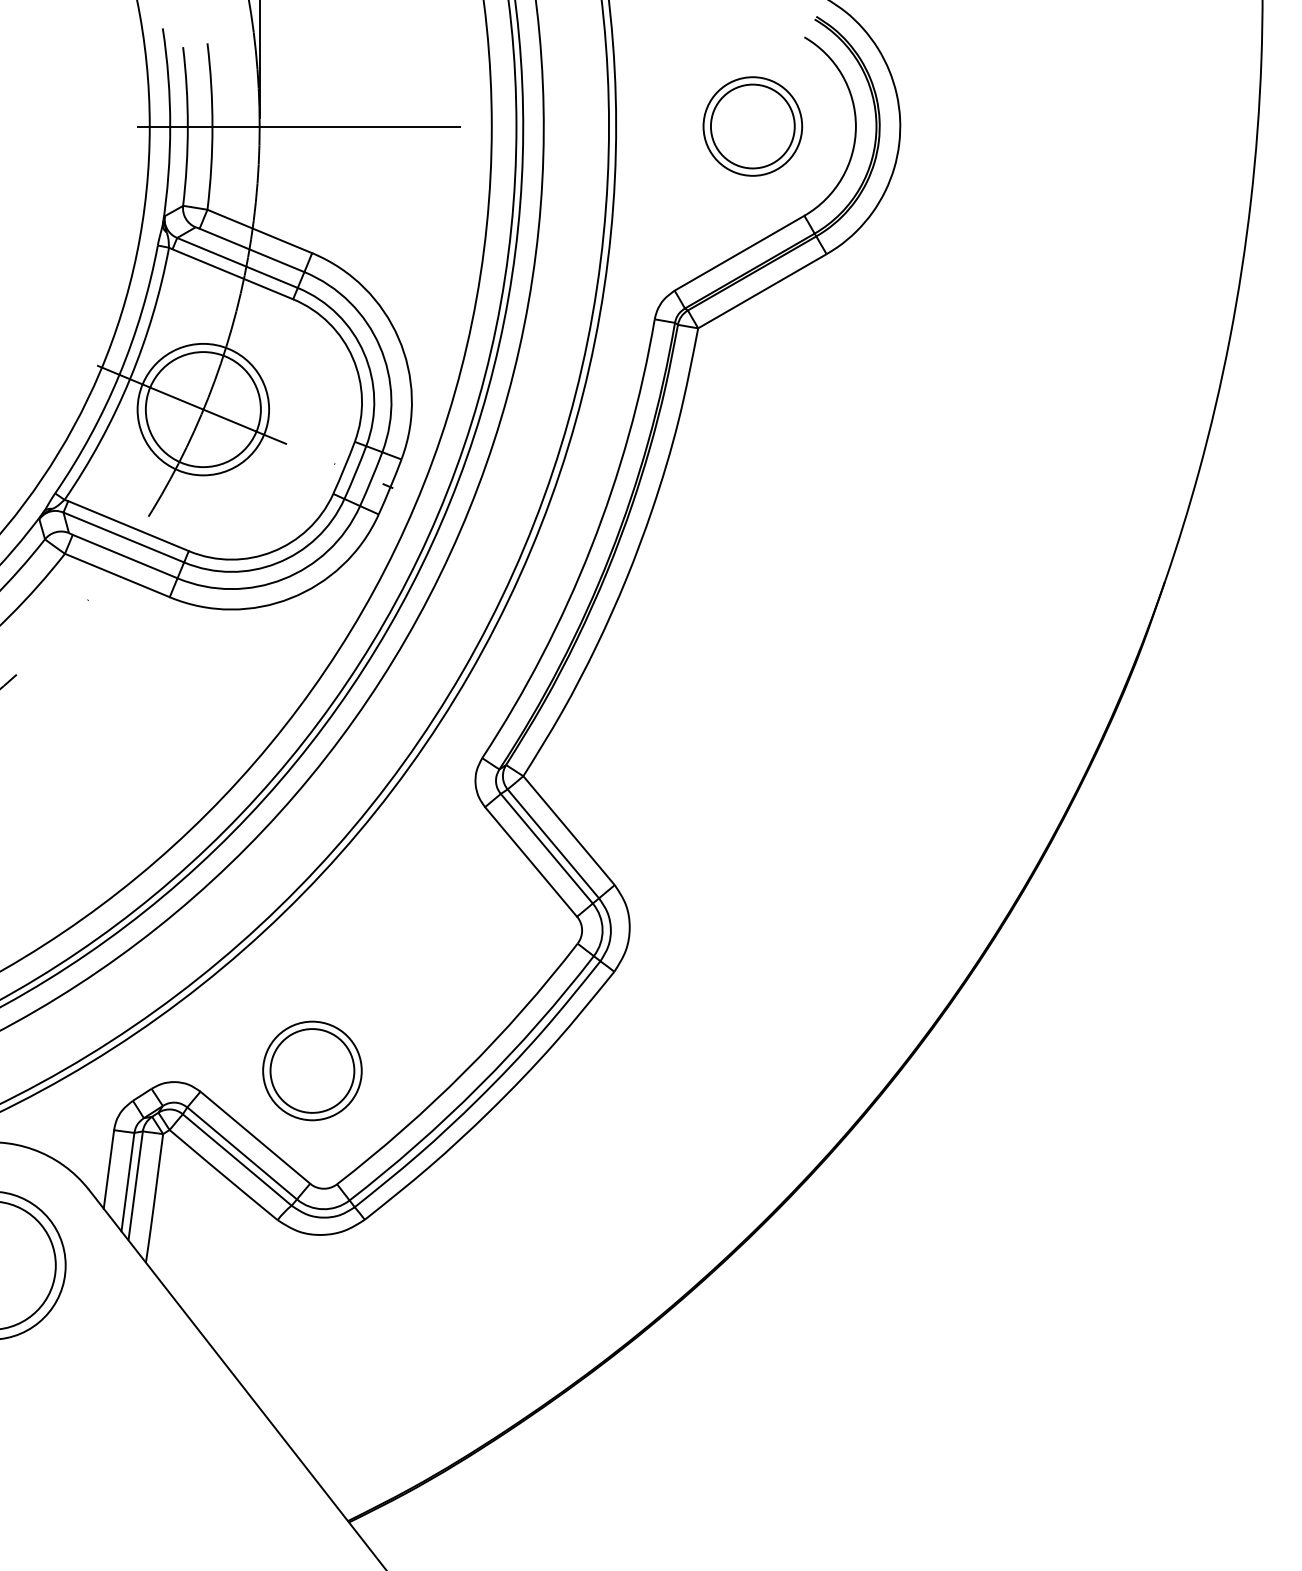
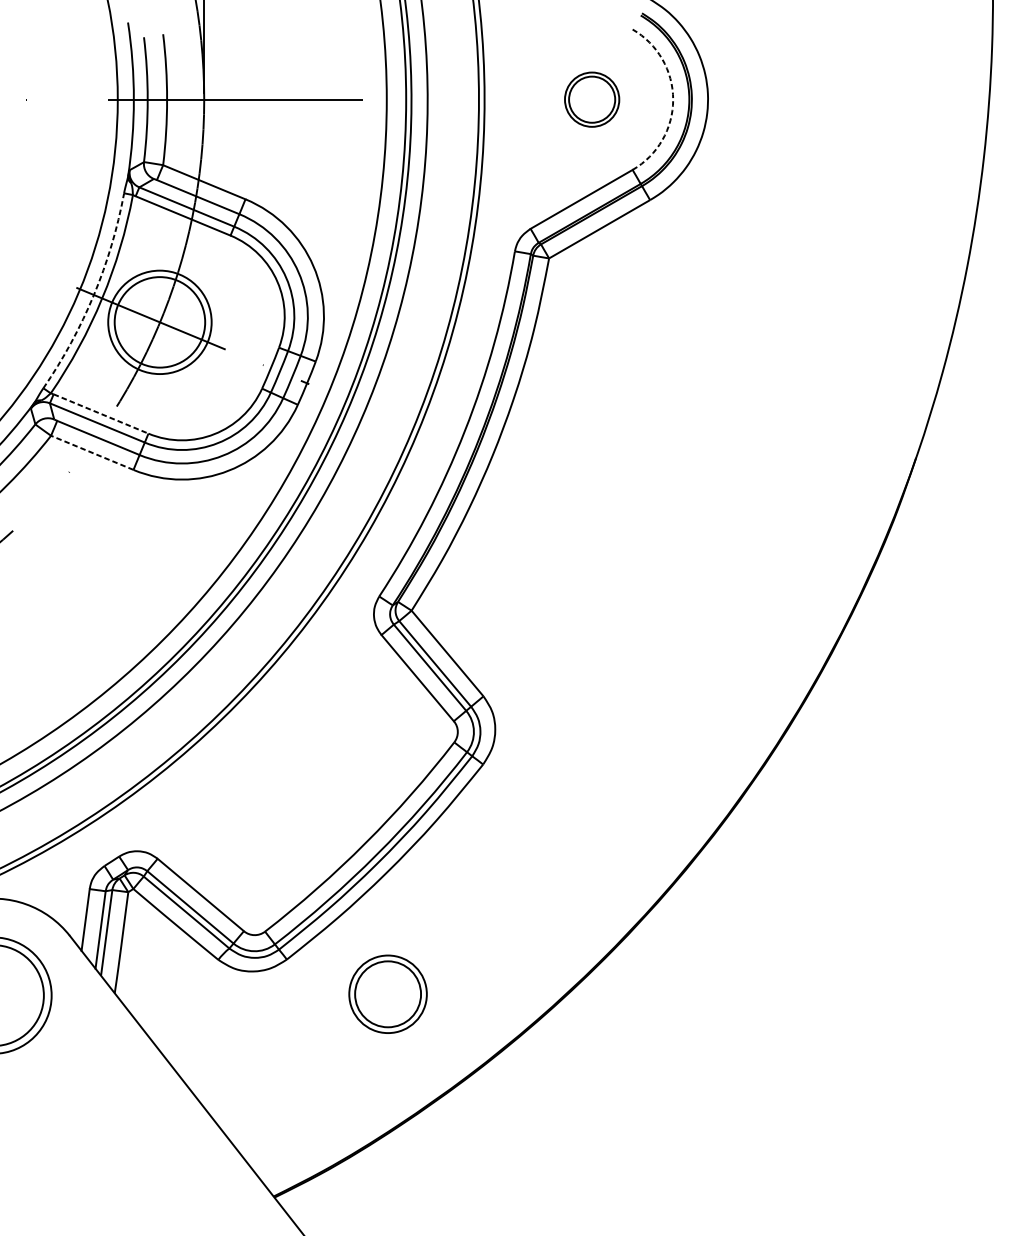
part: (752, 126) -> (591, 99), size x0.7
arc: (855, 126) -> (672, 99), solid -> dashed
arc: (119, 374) -> (93, 294), solid -> dashed
line: (129, 526) -> (101, 414), solid -> dashed
line: (117, 575) -> (92, 452), solid -> dashed
part: (312, 1070) -> (388, 993), moved

